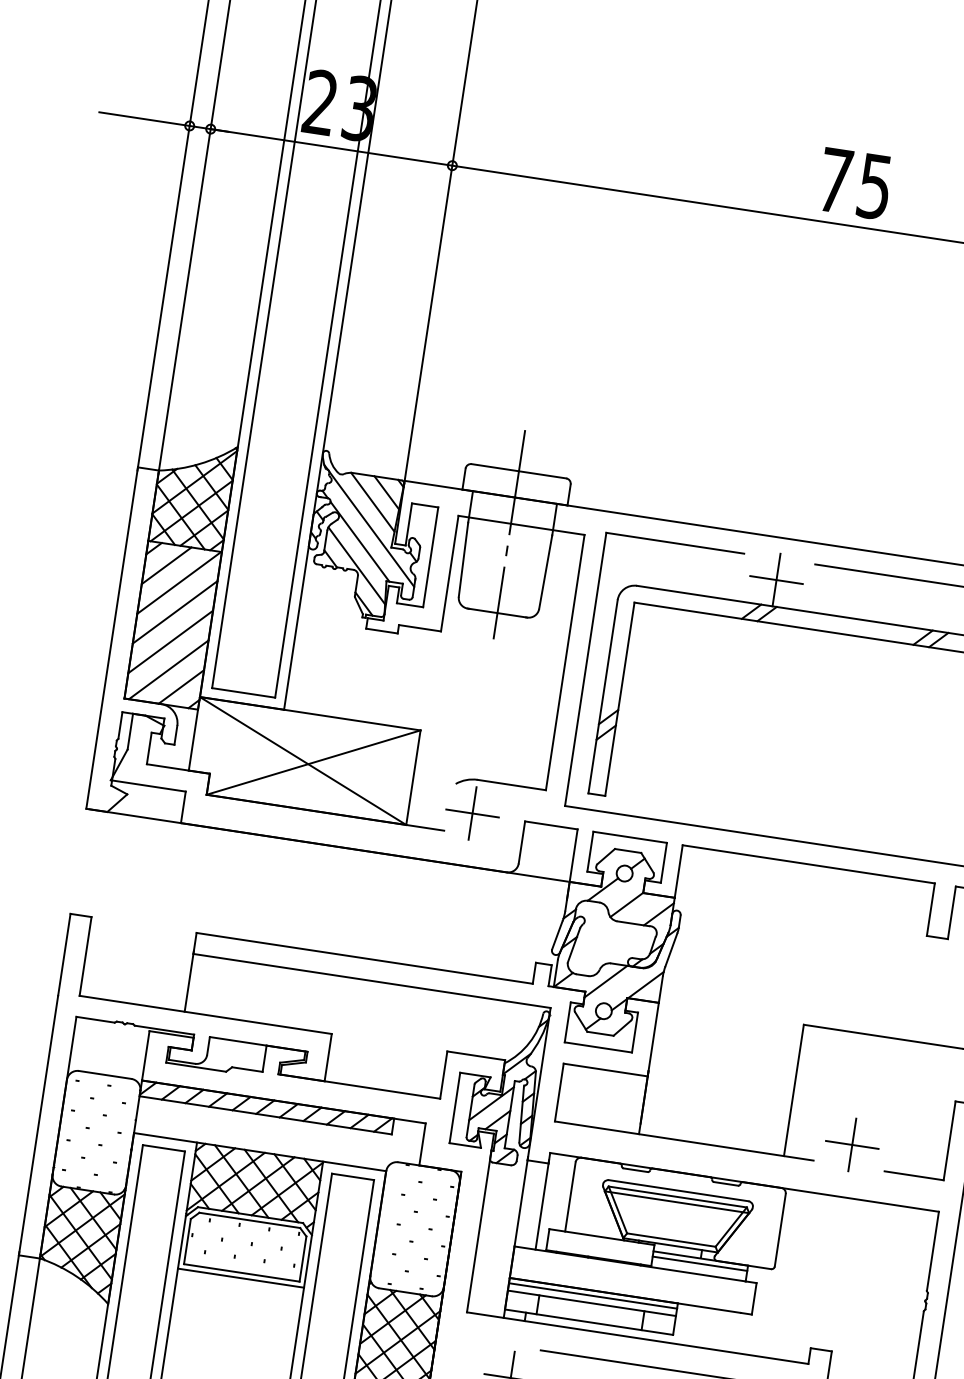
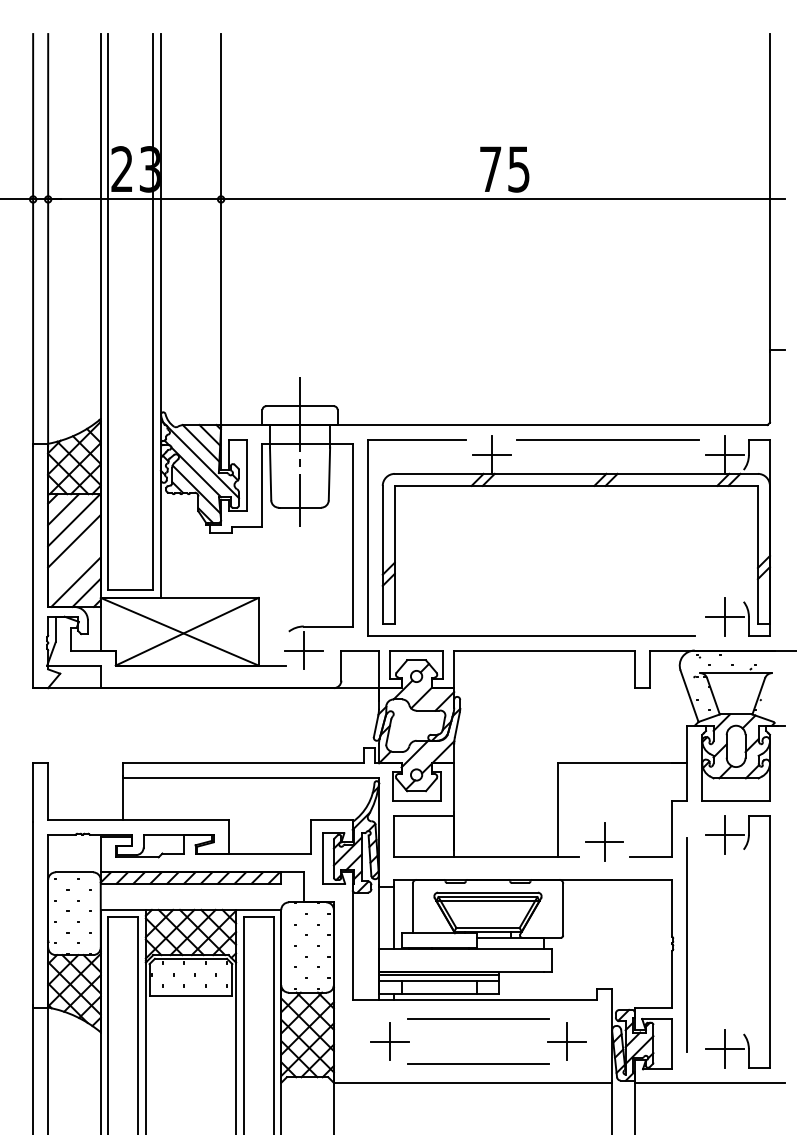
line: (170, 641) -> (74, 562), removed
line: (699, 1263) -> (510, 941), removed
line: (240, 1278) -> (190, 1000), removed

